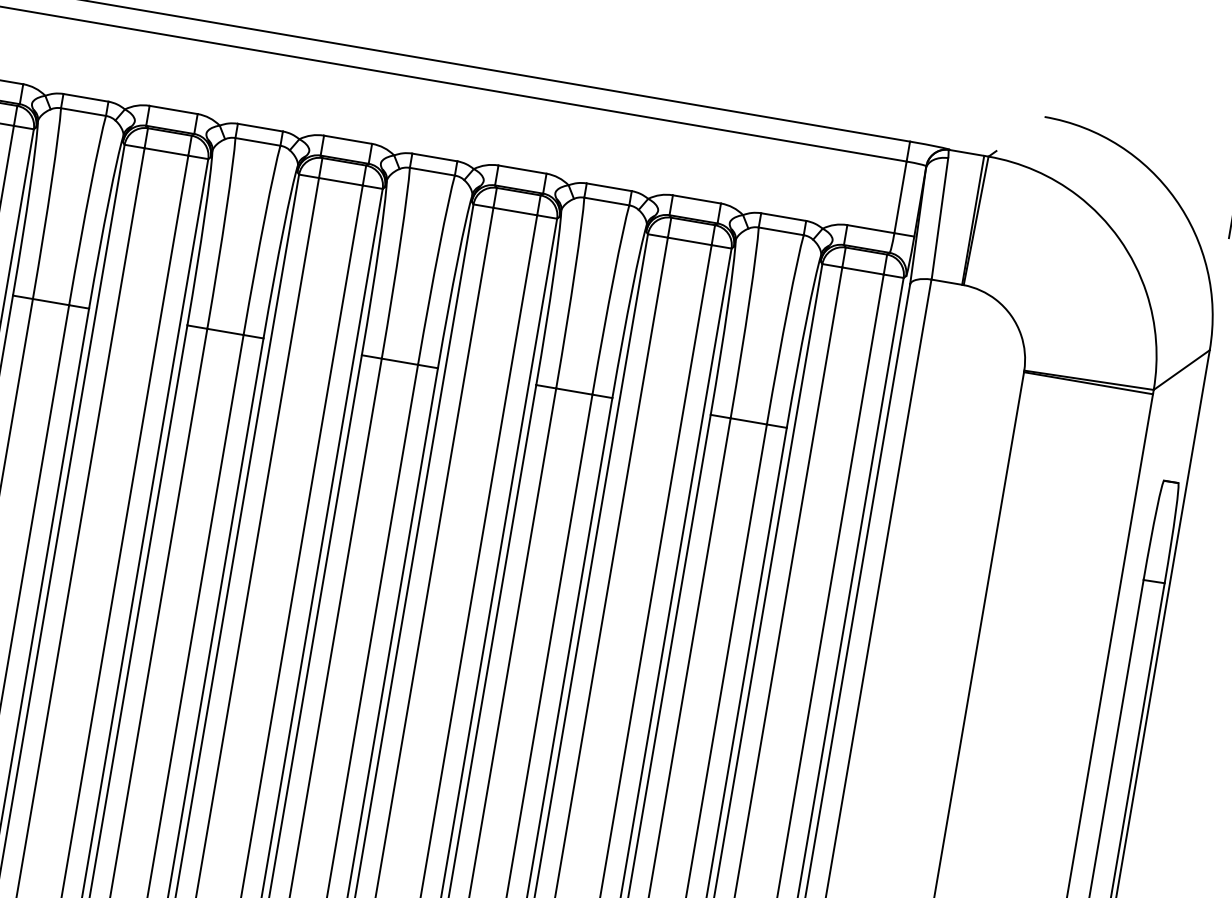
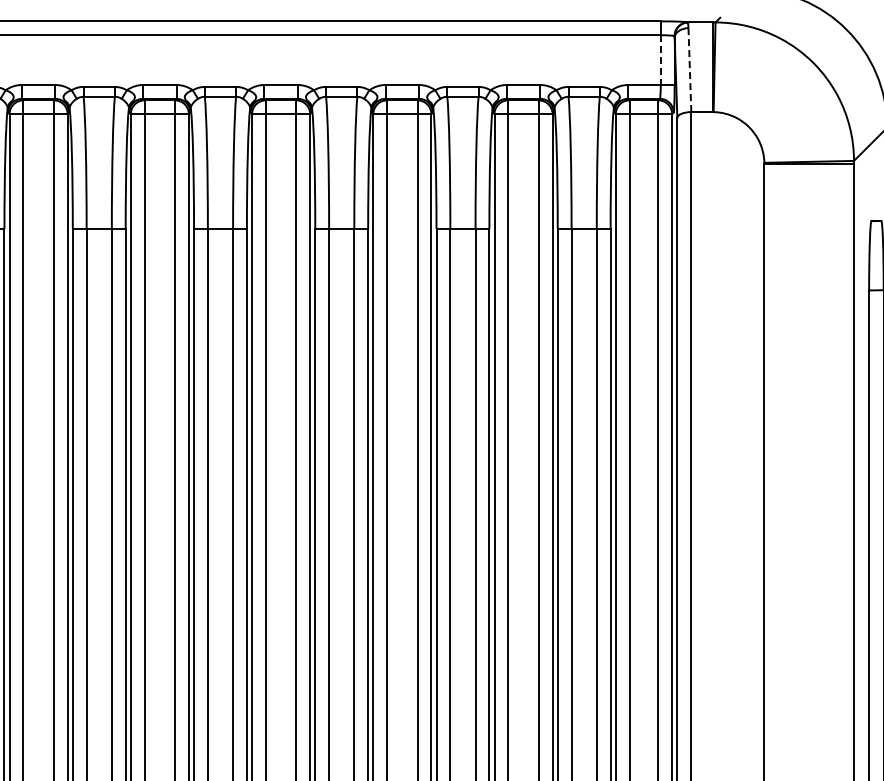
line: (900, 197) -> (660, 60), solid -> dashed
line: (939, 219) -> (689, 70), solid -> dashed

